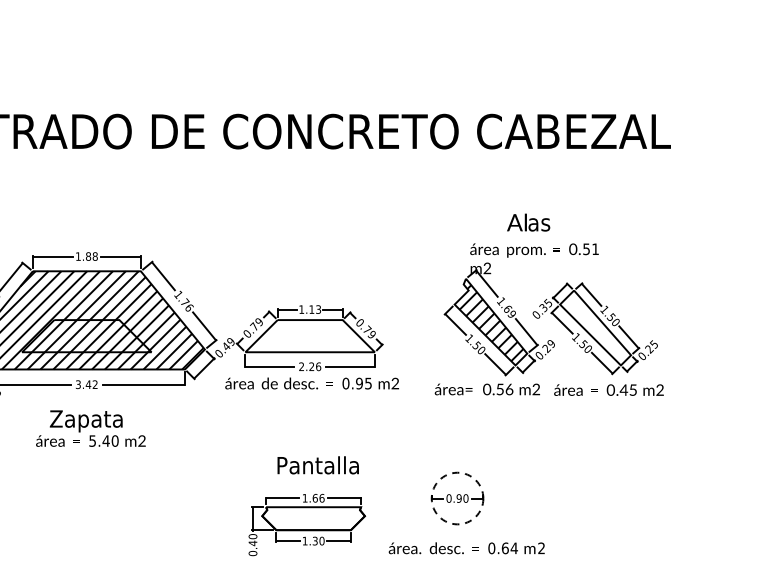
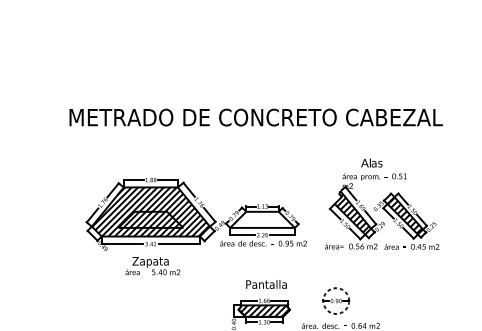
hatch: (594, 327) -> (404, 215), added
hatch: (314, 517) -> (264, 310), added

